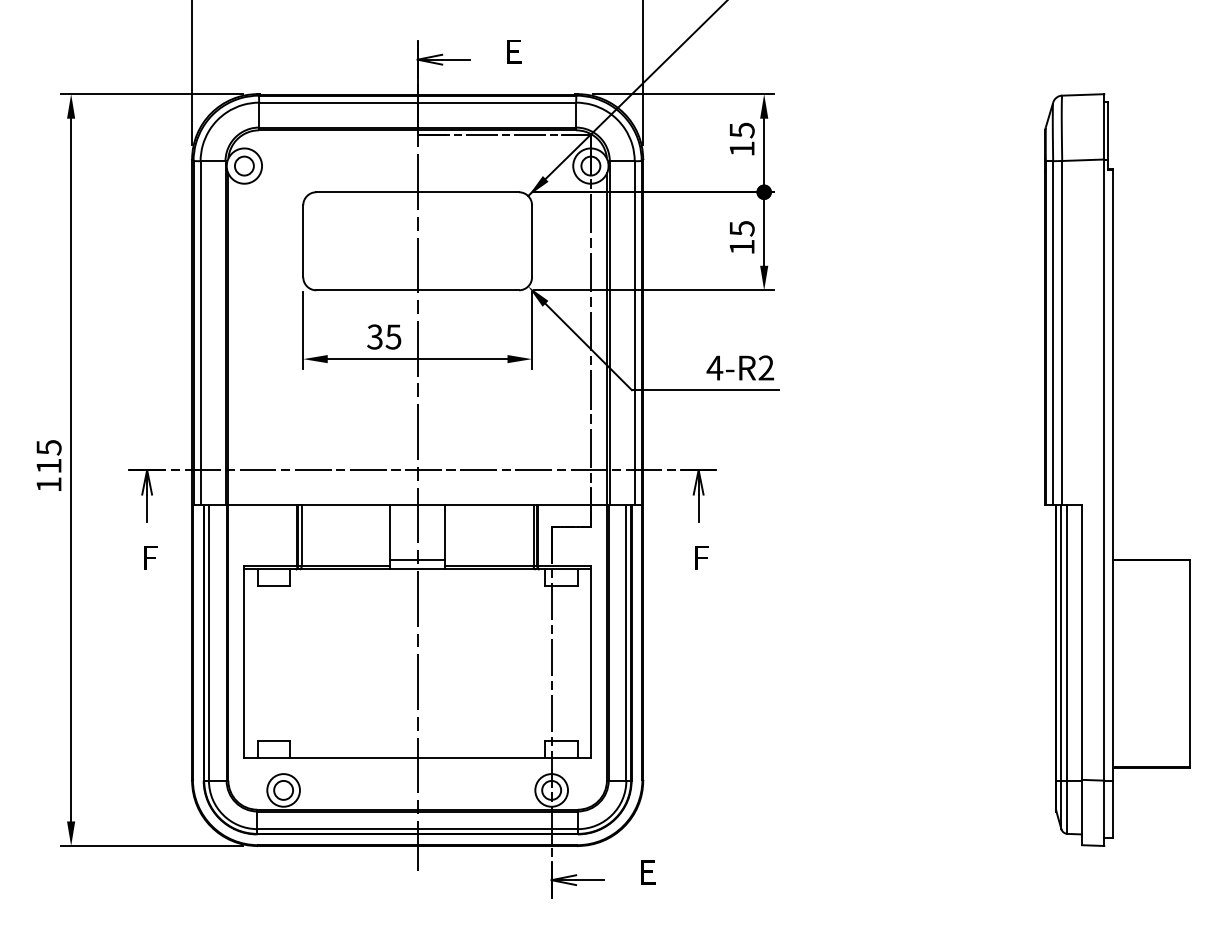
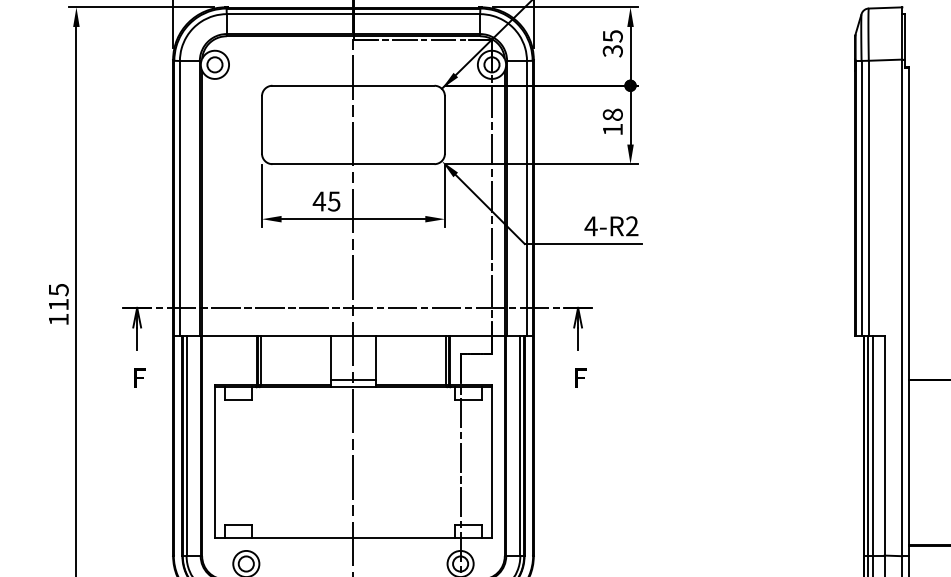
text: (741, 148) -> (612, 50), 15 -> 35
text: (741, 228) -> (612, 114), 15 -> 18
text: (374, 336) -> (318, 201), 35 -> 45

